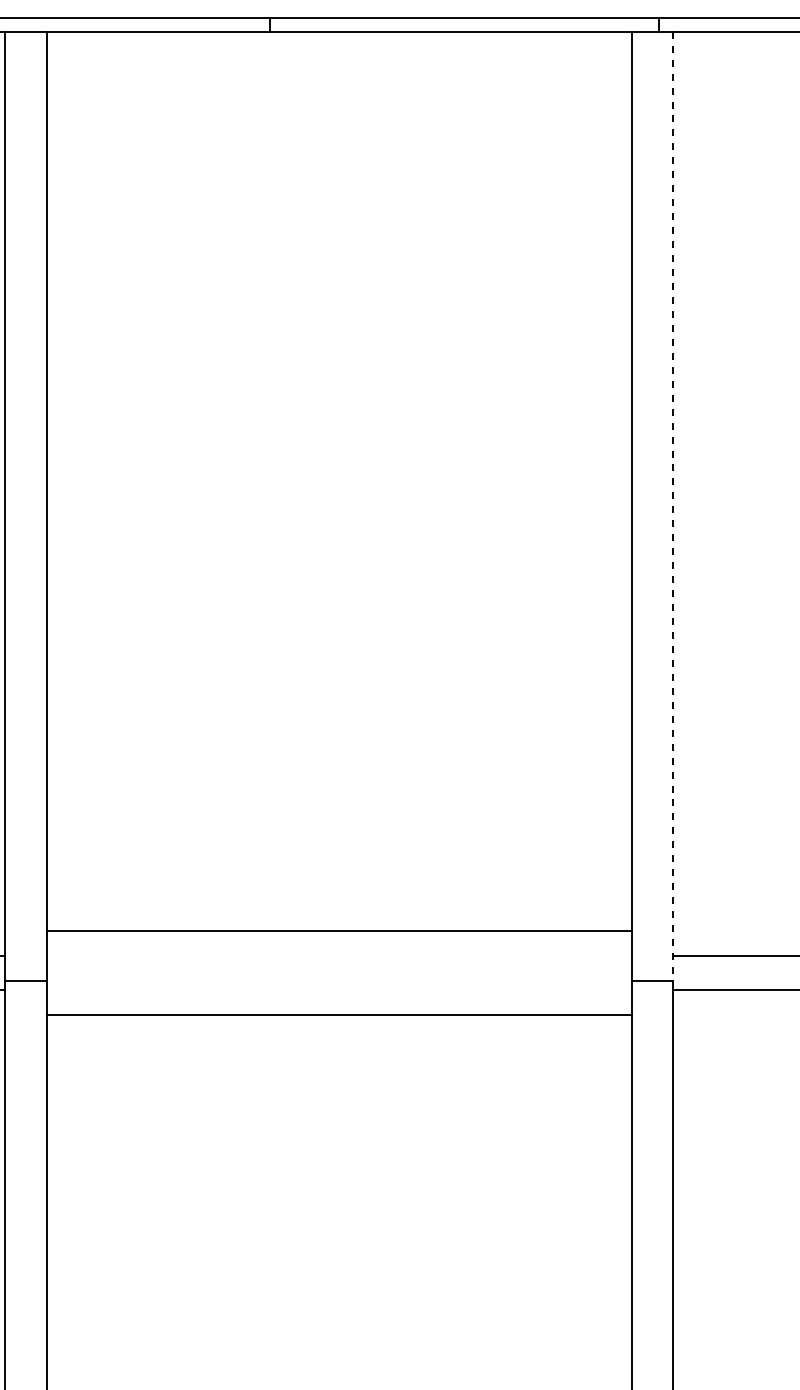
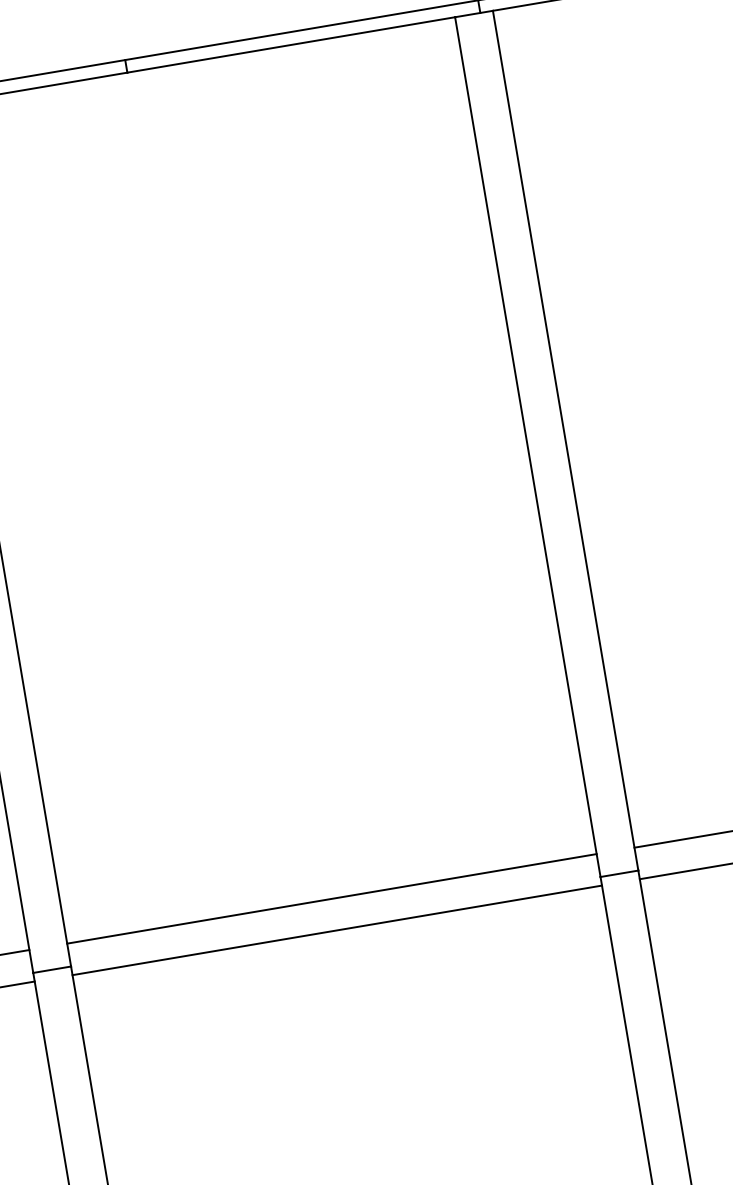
line: (673, 506) -> (565, 440), dashed -> solid
line: (339, 930) -> (332, 898), moved
line: (339, 1015) -> (337, 930), moved

